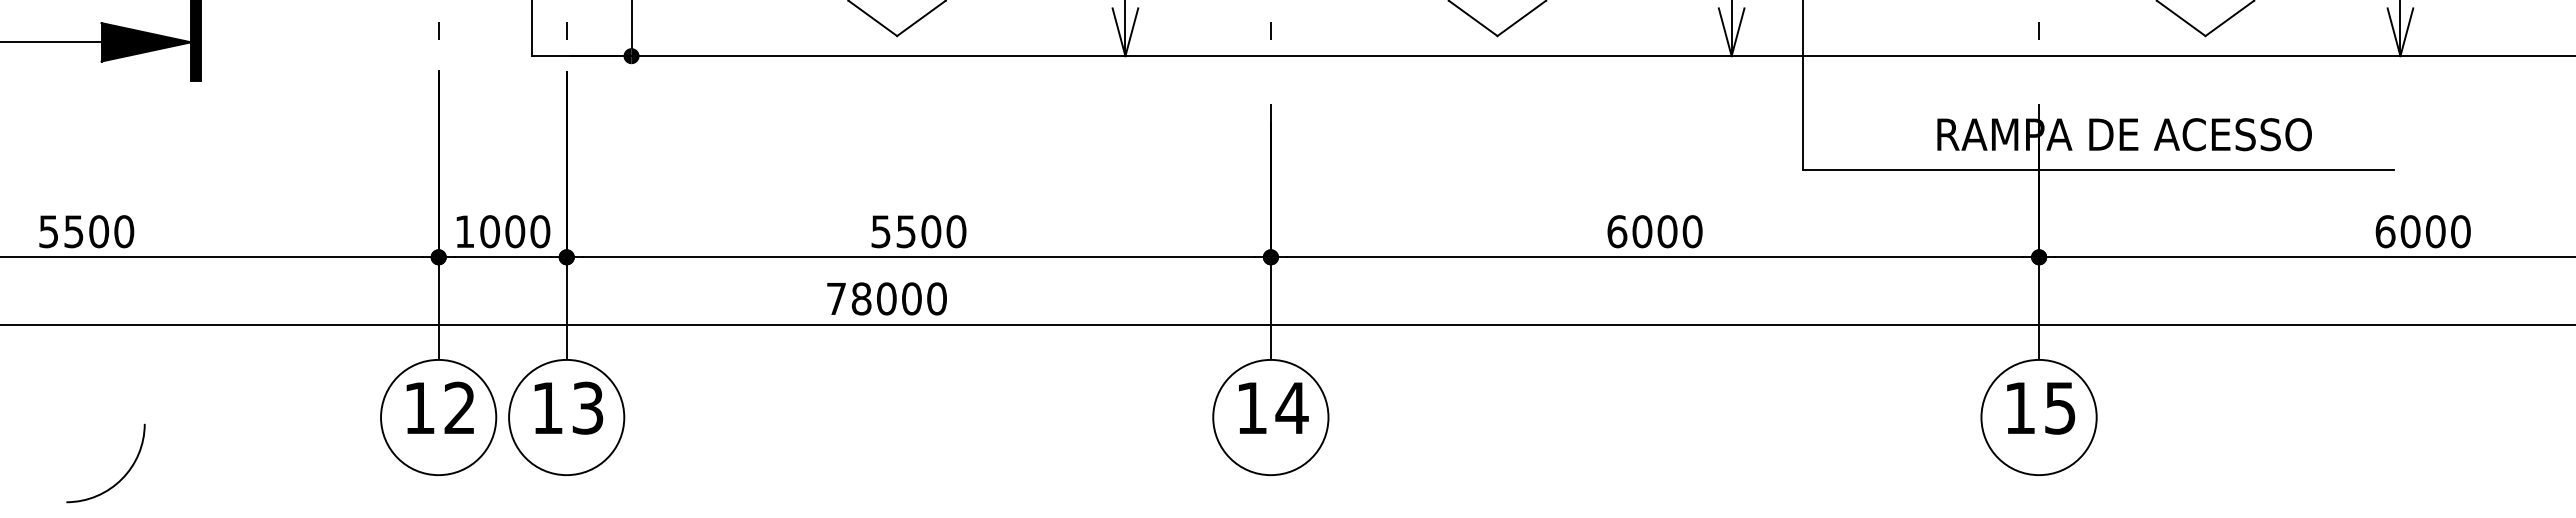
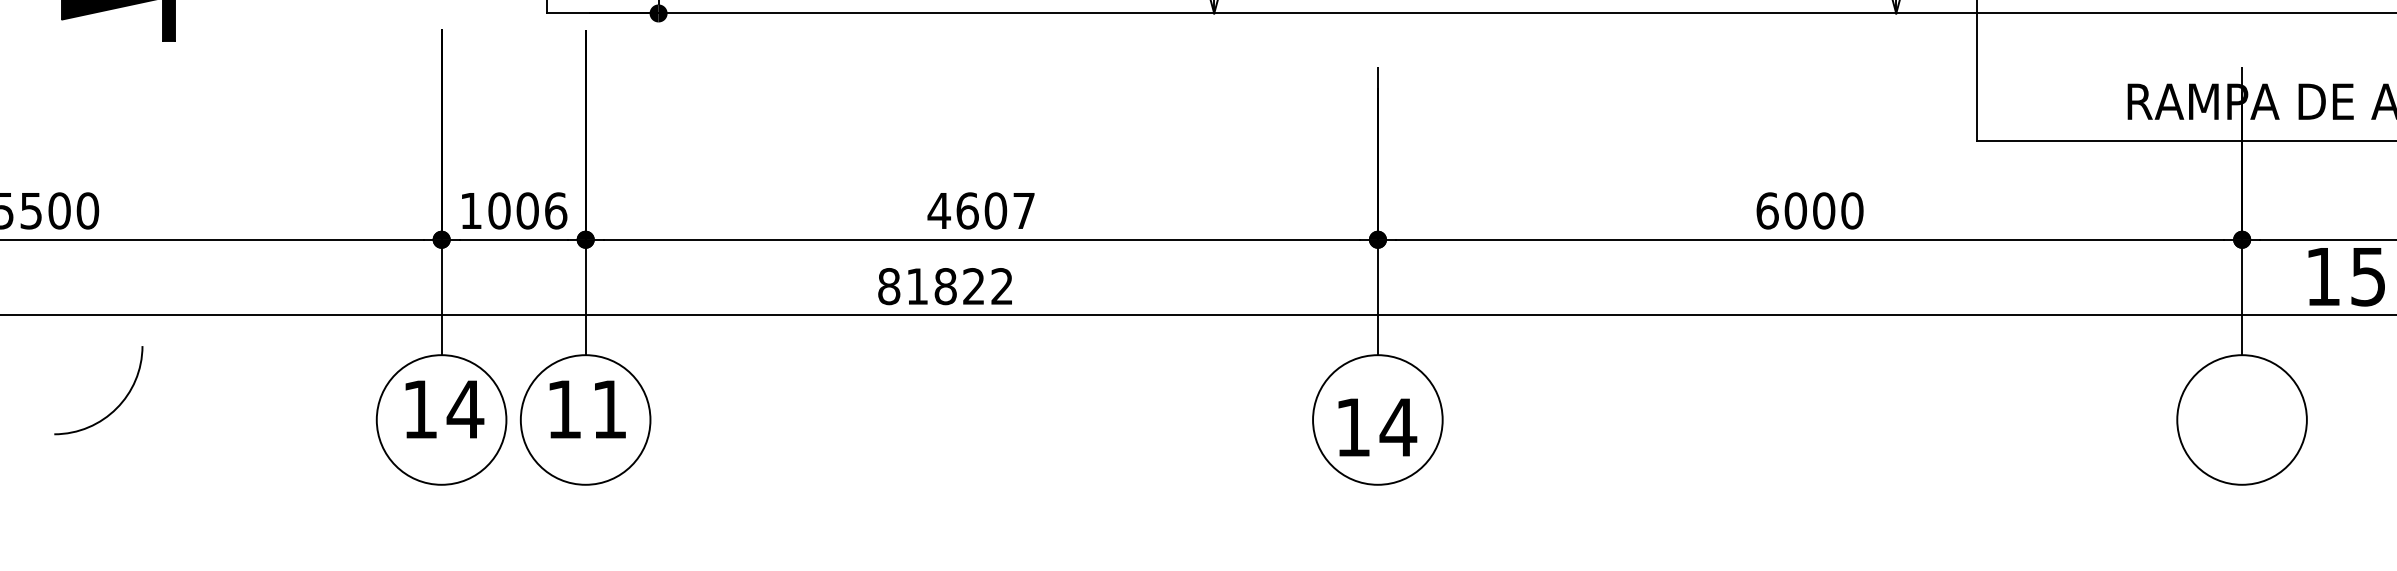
text: (540, 231) -> (556, 210), 1000 -> 1006
text: (918, 231) -> (981, 210), 5500 -> 4607
text: (886, 298) -> (945, 286), 78000 -> 81822
text: (459, 407) -> (465, 408), 12 -> 14
text: (587, 407) -> (609, 408), 13 -> 11
text: (1273, 407) -> (1377, 426), moved
text: (2041, 408) -> (2347, 277), moved
arc: (121, 478) -> (116, 407), moved

